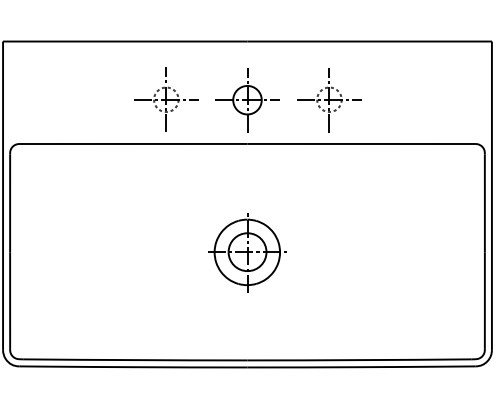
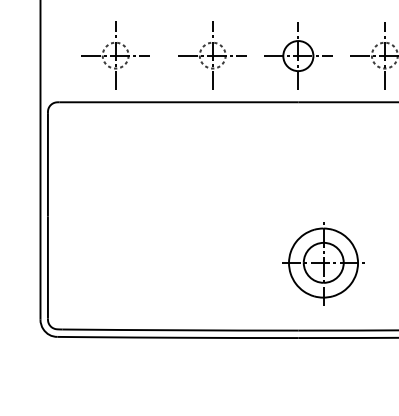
part: (74, 99) -> (115, 55), added
part: (247, 252) -> (323, 263), moved

